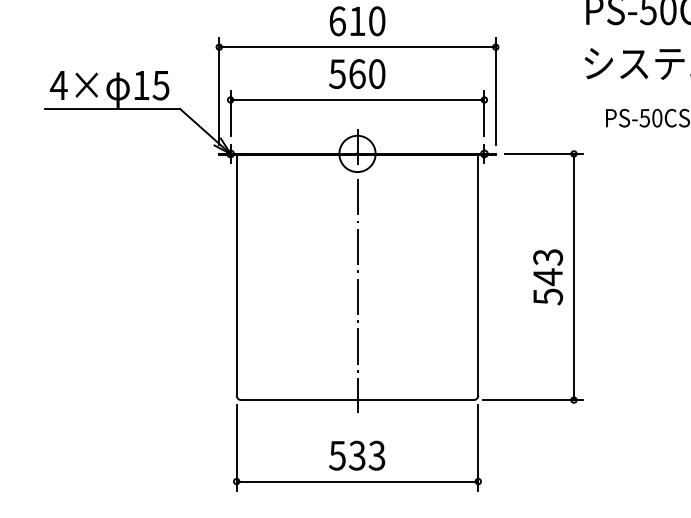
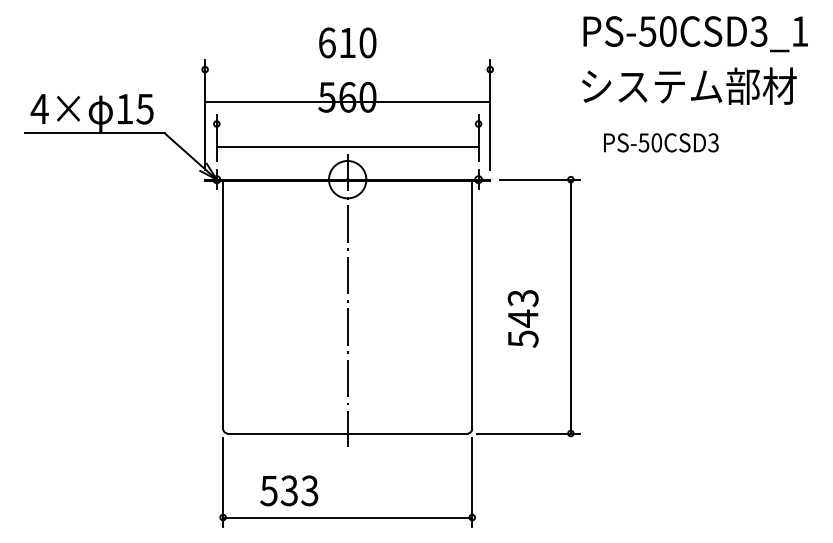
line: (357, 47) -> (347, 101), moved
line: (357, 100) -> (347, 147), moved
text: (547, 276) -> (522, 318), moved
text: (357, 455) -> (289, 490), moved

